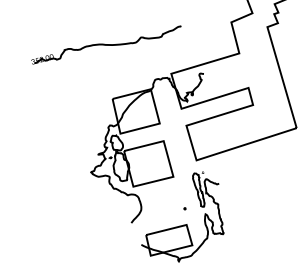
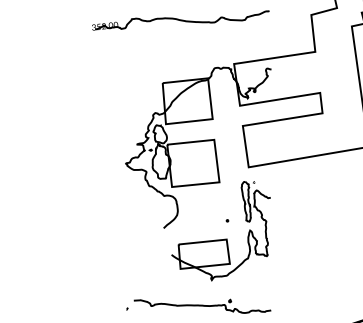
part: (106, 45) -> (180, 20), moved

